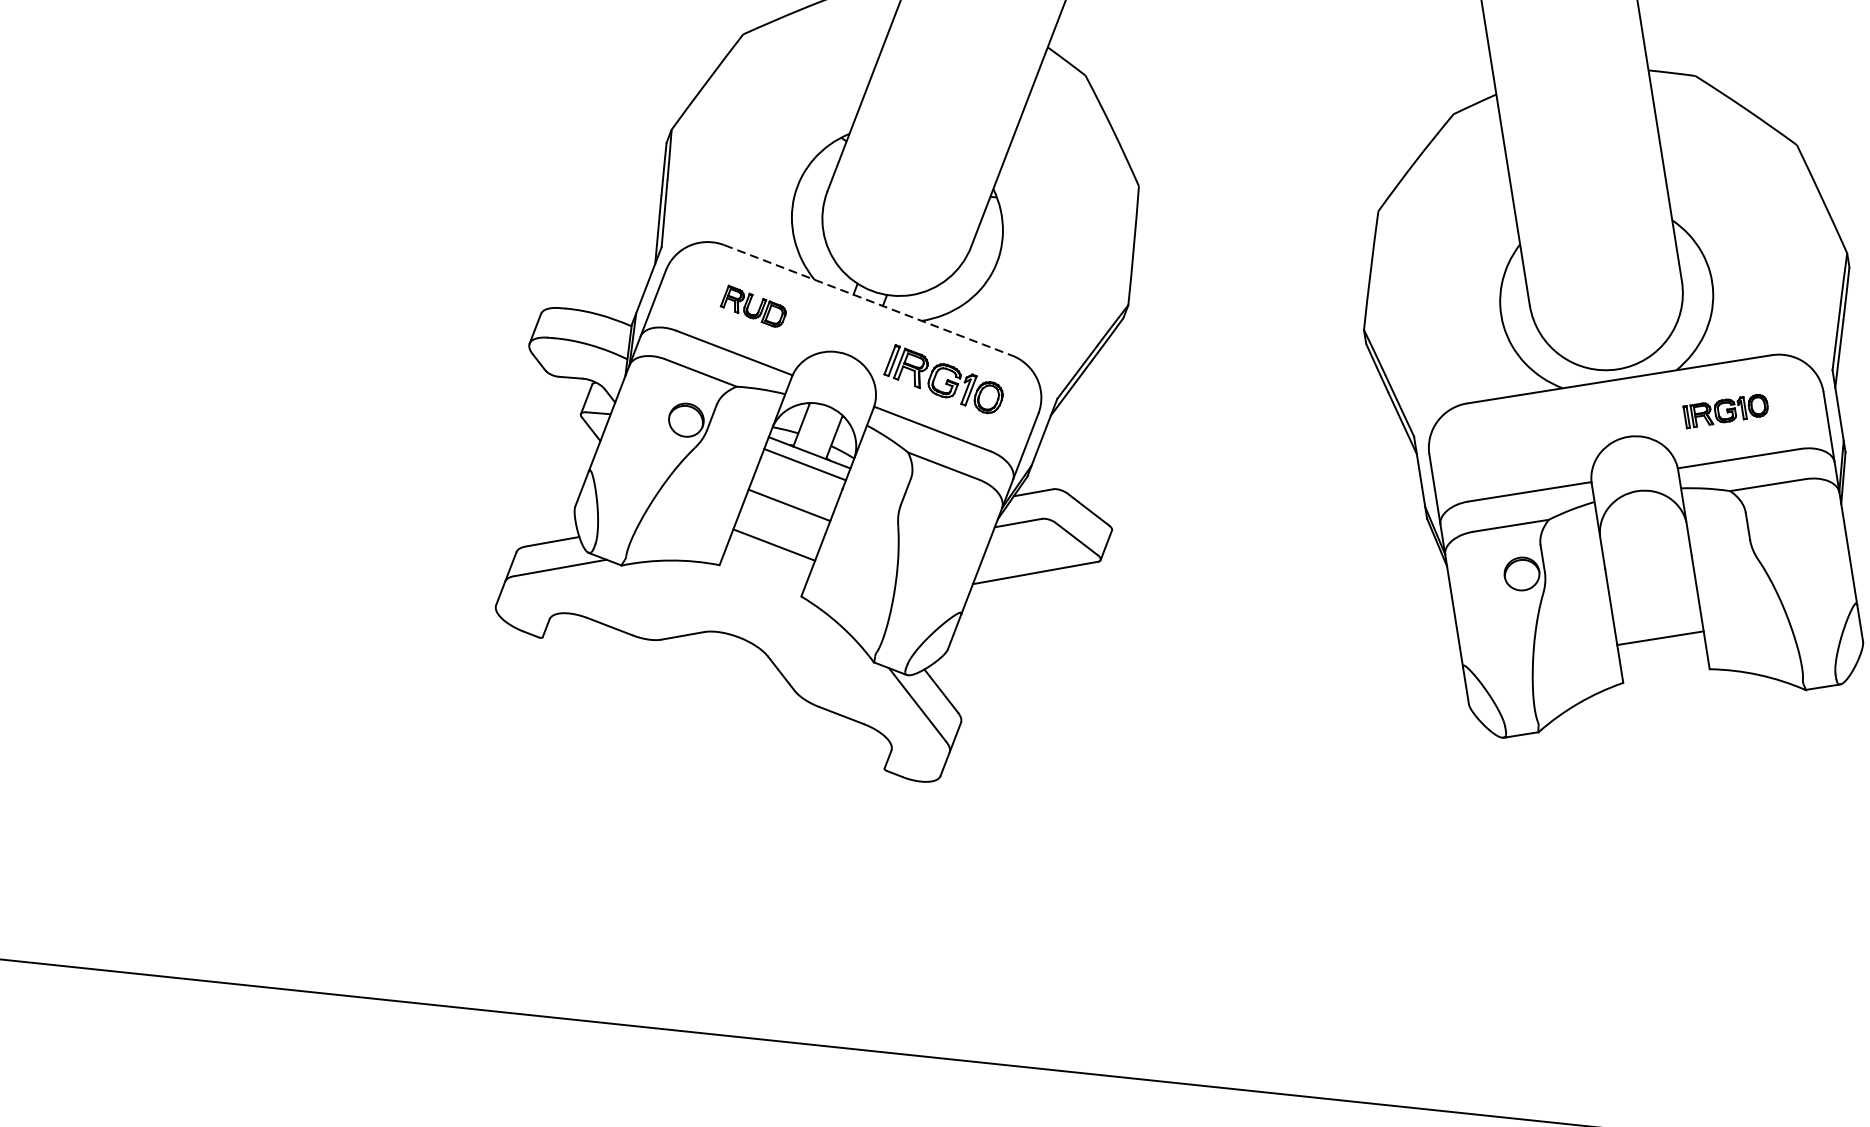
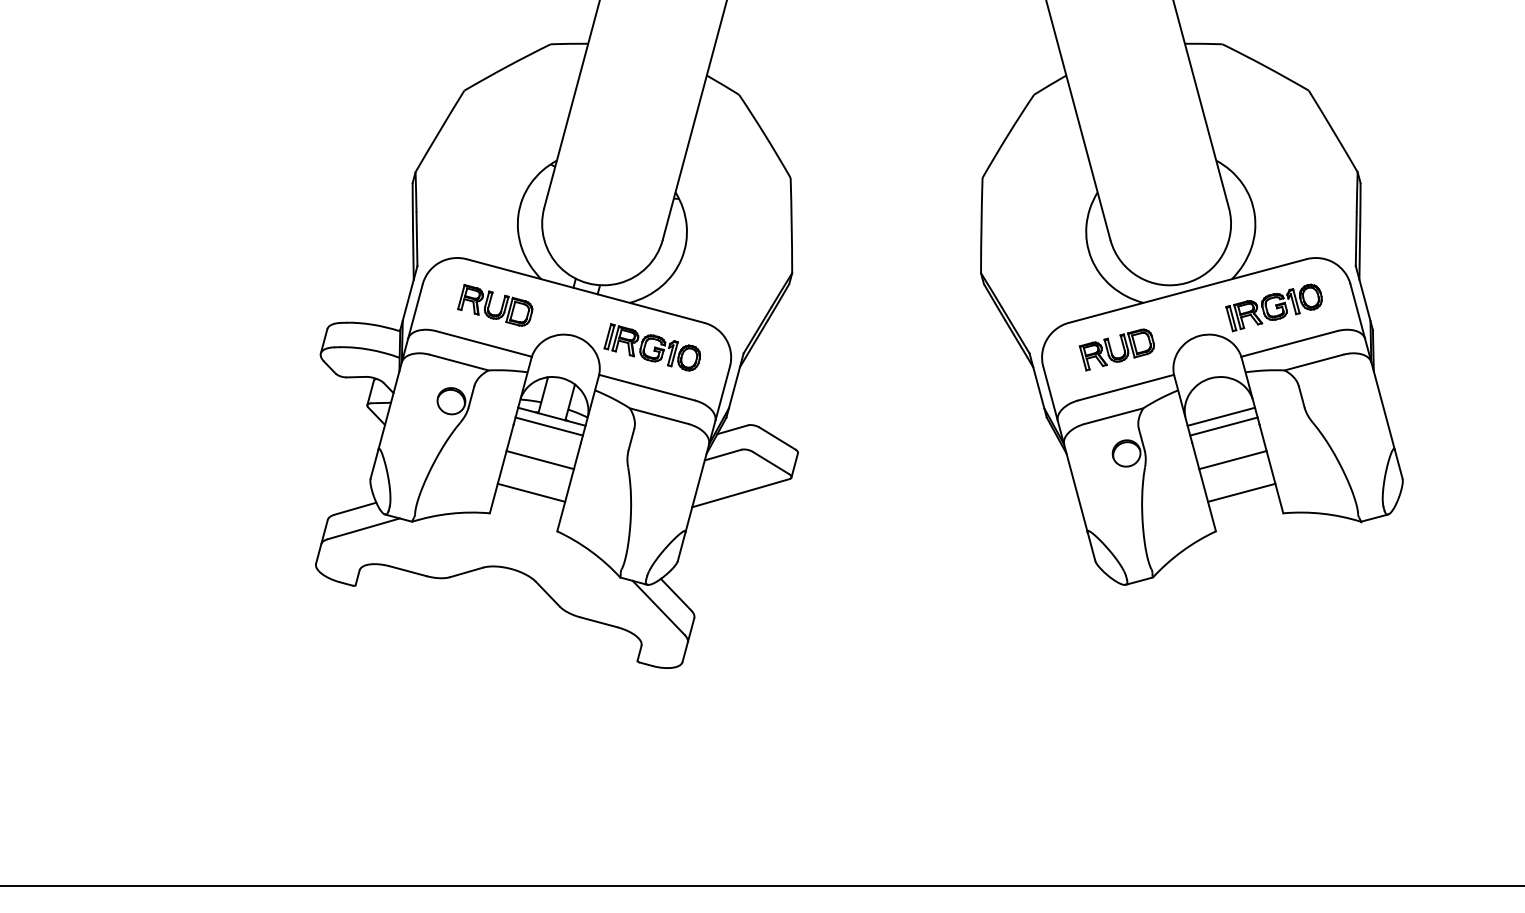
line: (868, 300) -> (585, 291), dashed -> solid
part: (753, 306) -> (495, 305), size x1.43
part: (1724, 411) -> (1273, 307), size x1.43
part: (1523, 442) -> (1116, 349), added
line: (1645, 540) -> (1221, 416), added
line: (1646, 553) -> (1223, 426), added
line: (1653, 596) -> (1232, 460), added

